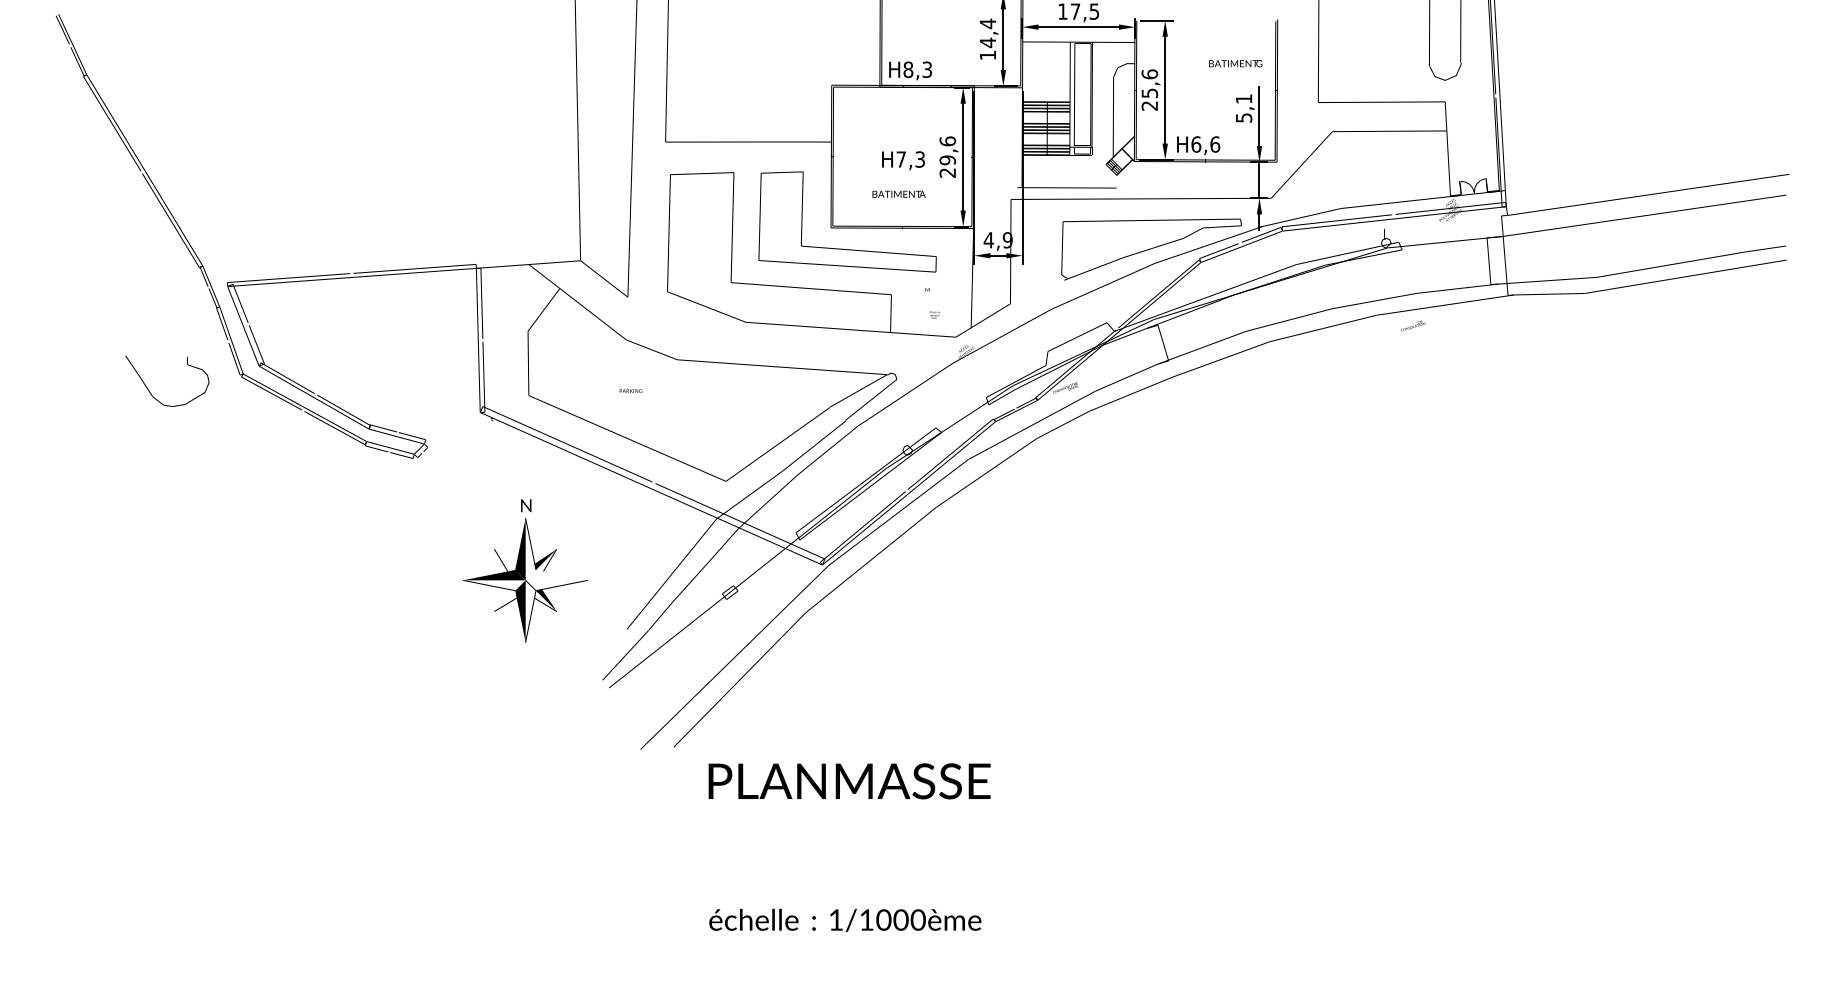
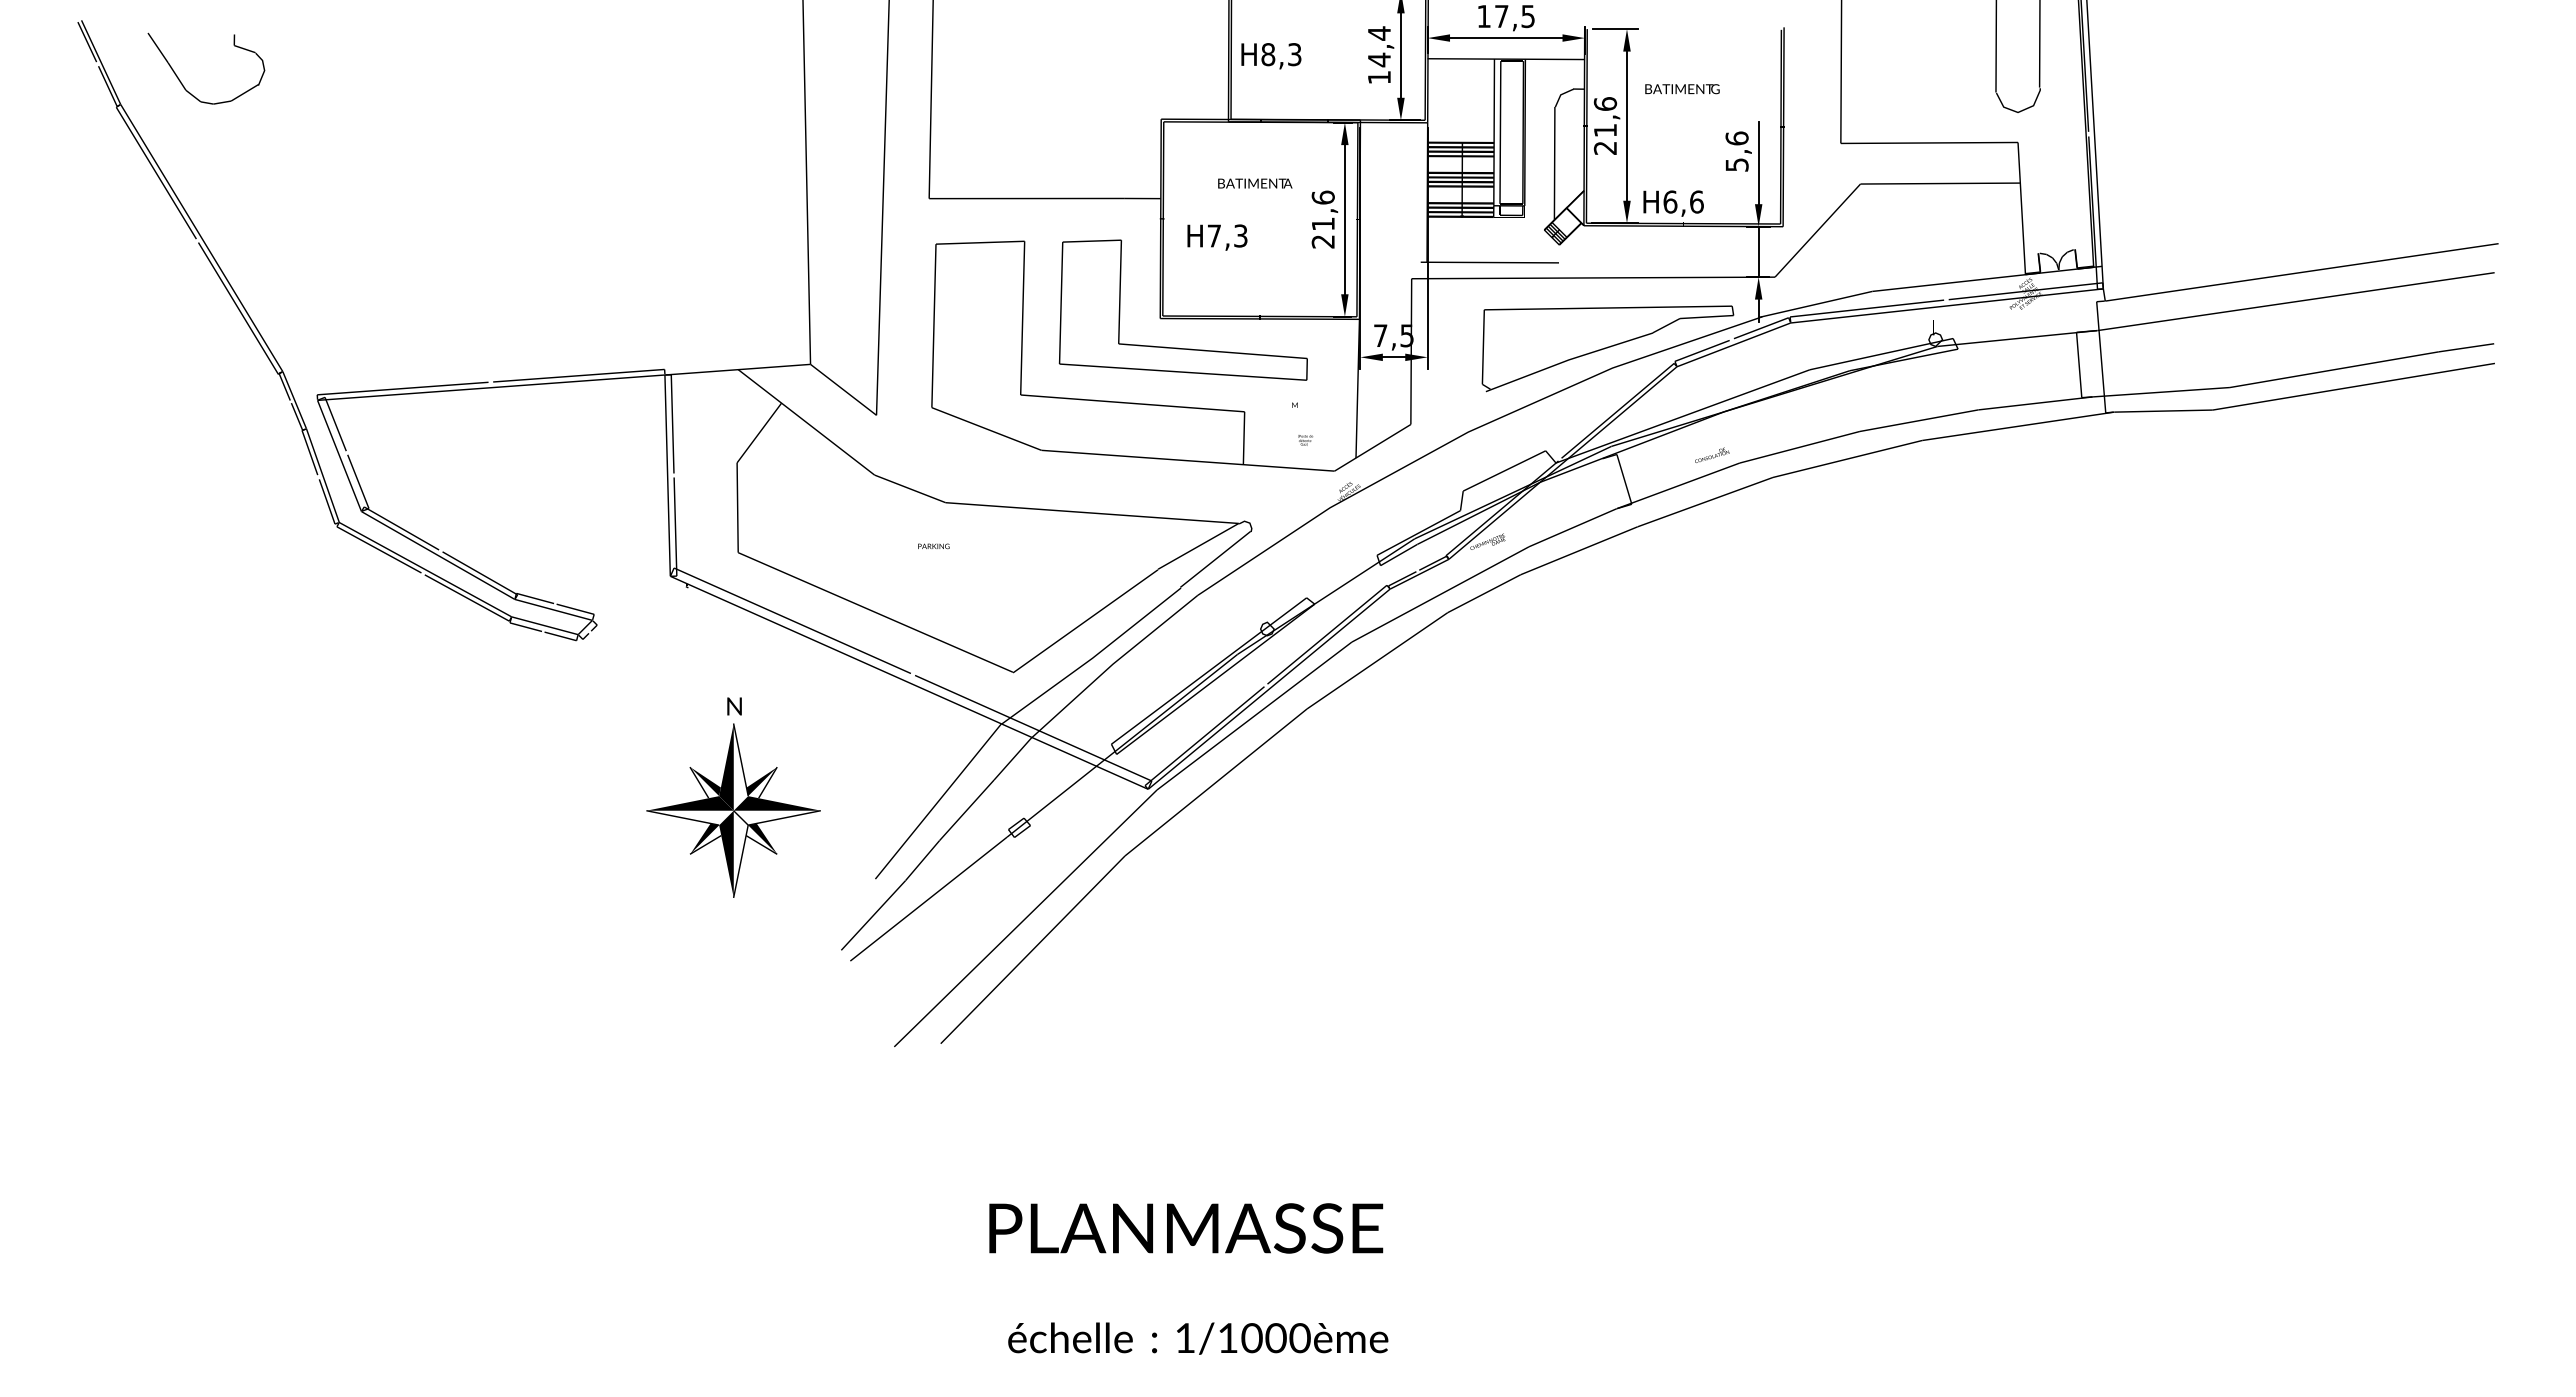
text: (1235, 63) -> (1682, 89), moved
text: (910, 71) -> (1271, 56), moved
text: (1149, 93) -> (1605, 130), 25,6 -> 21,6
text: (1243, 99) -> (1736, 138), 5,1 -> 5,6
text: (903, 160) -> (1217, 237), moved
text: (947, 160) -> (1322, 224), 29,6 -> 21,6
text: (899, 194) -> (1255, 183), moved
text: (998, 240) -> (1393, 335), 4,9 -> 7,5
text: (1413, 325) -> (1712, 454), moved
part: (149, 390) -> (181, 81), moved
text: (630, 391) -> (933, 546), moved
fill: (505, 559) -> (705, 781), added
fill: (556, 575) -> (777, 803), added
fill: (504, 600) -> (704, 838), added
text: (849, 781) -> (1186, 1228), moved
text: (845, 920) -> (1198, 1338), moved

